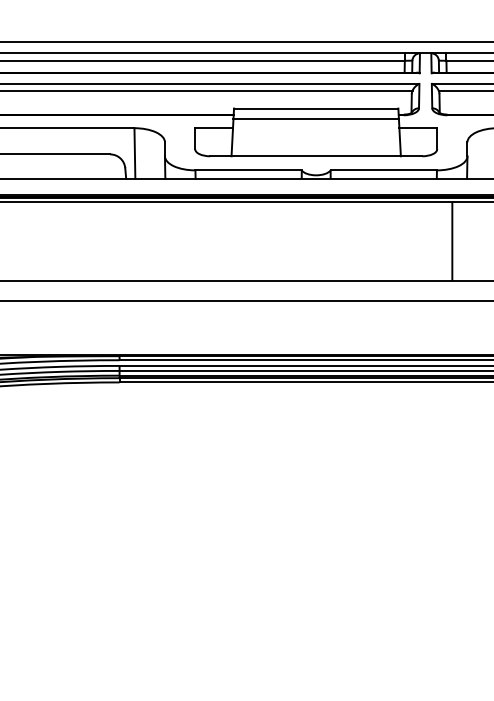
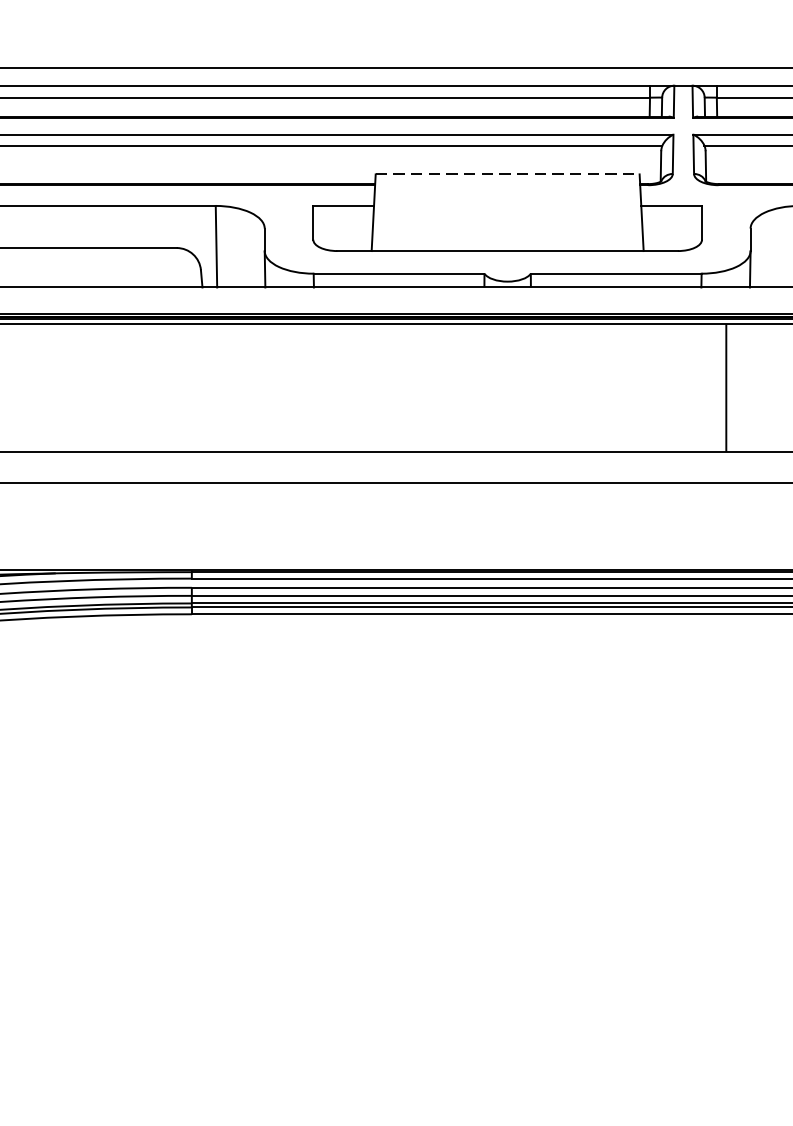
line: (316, 108) -> (508, 174), solid -> dashed
line: (315, 119) -> (506, 191), removed

